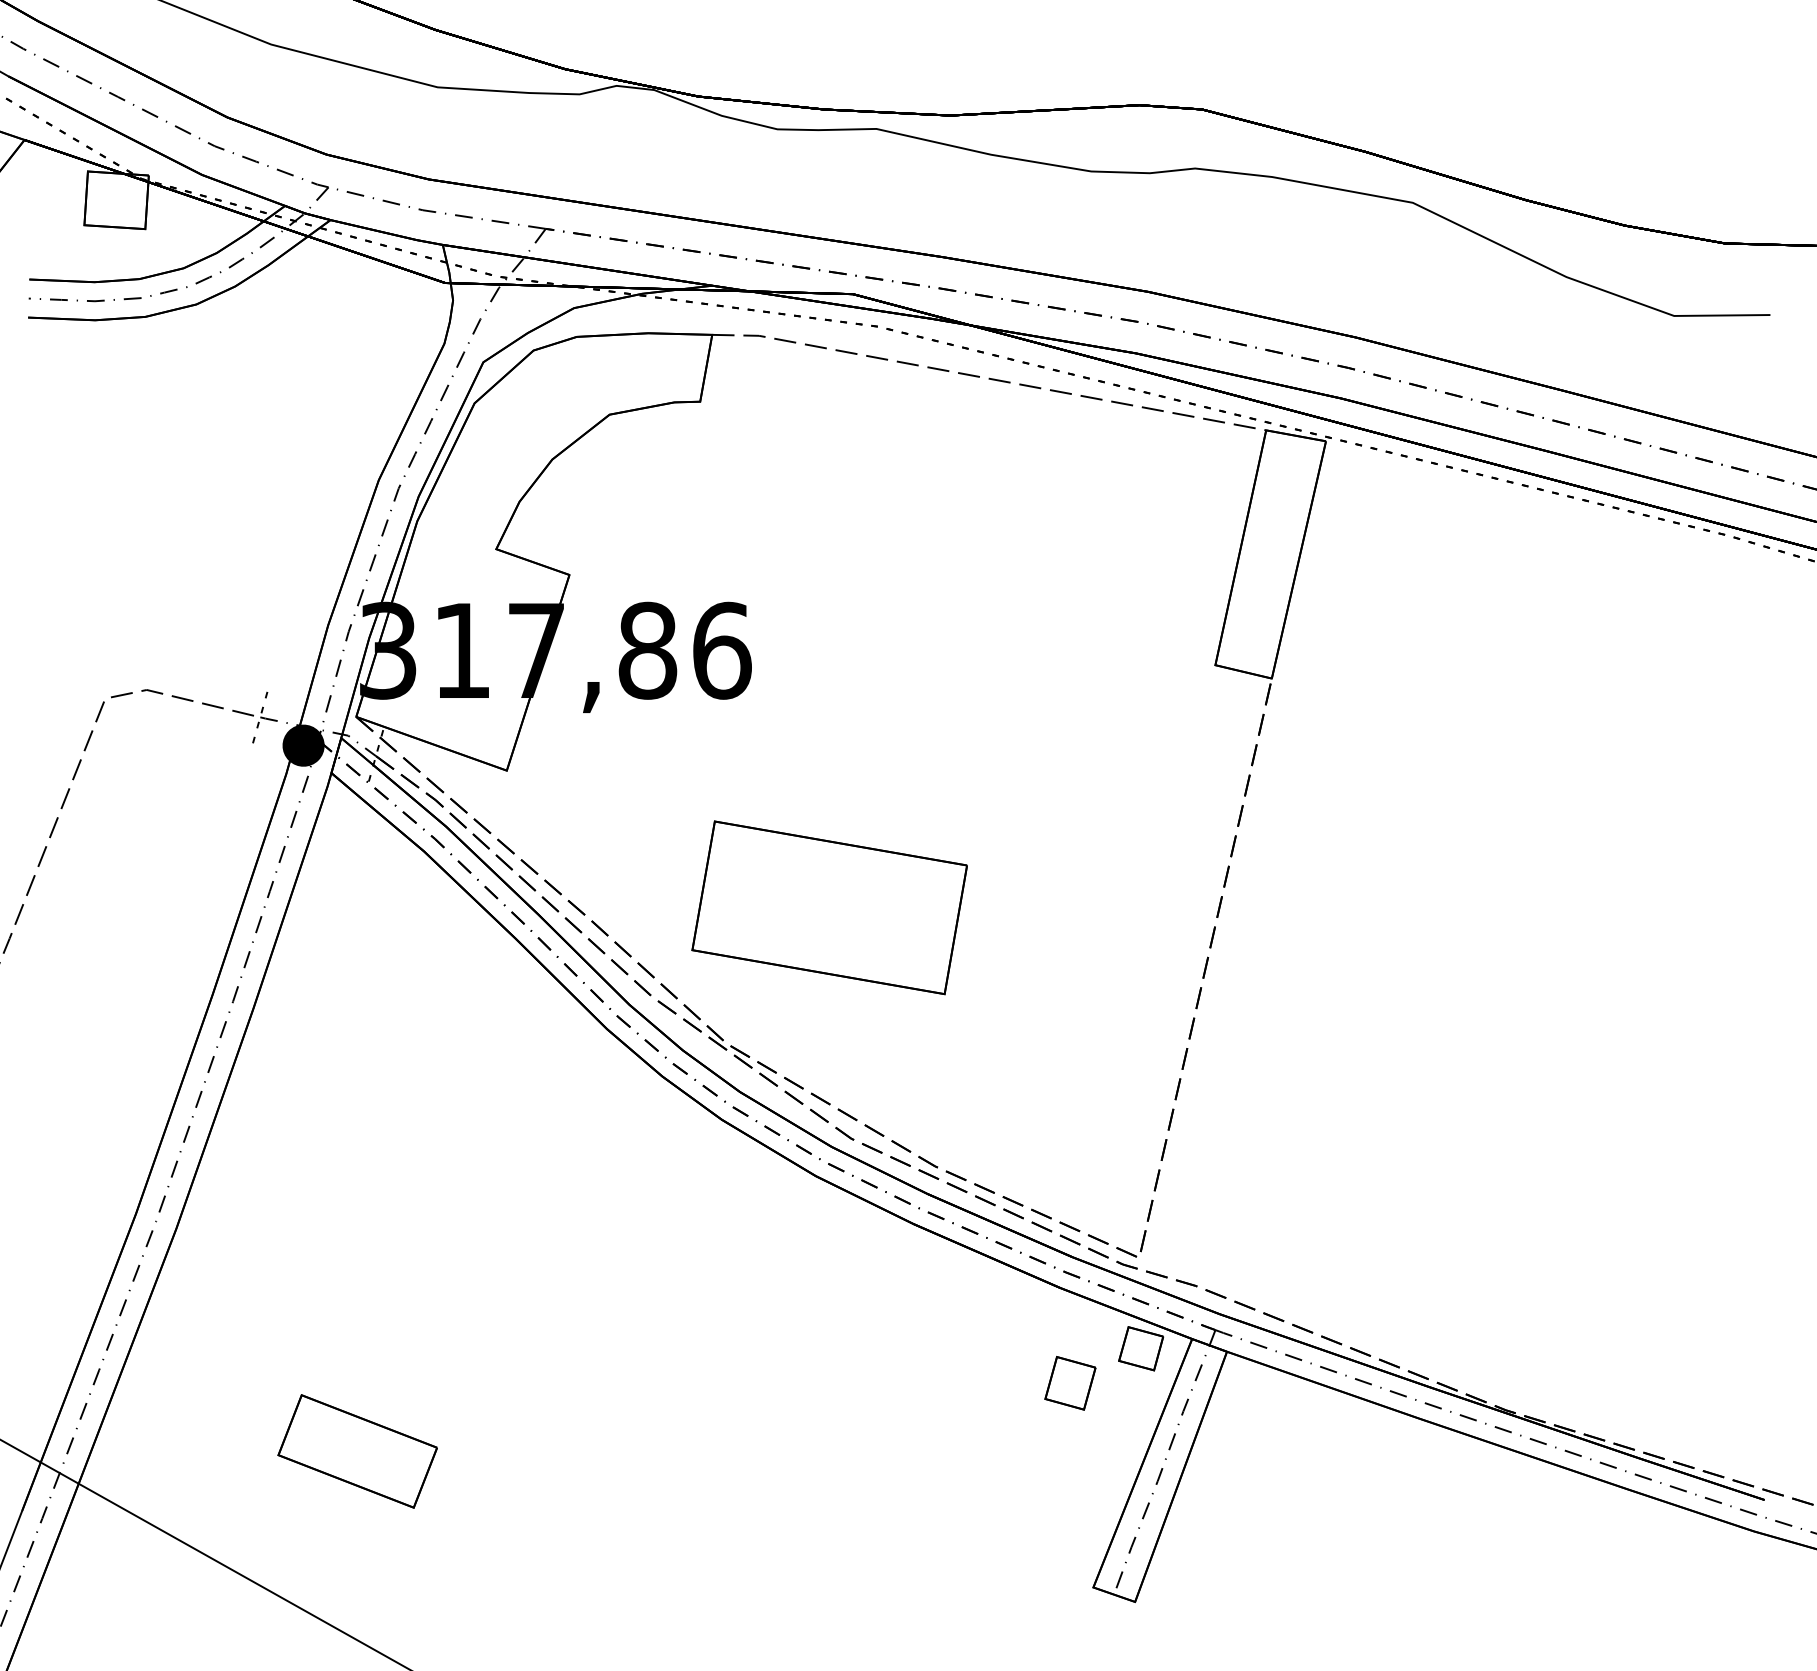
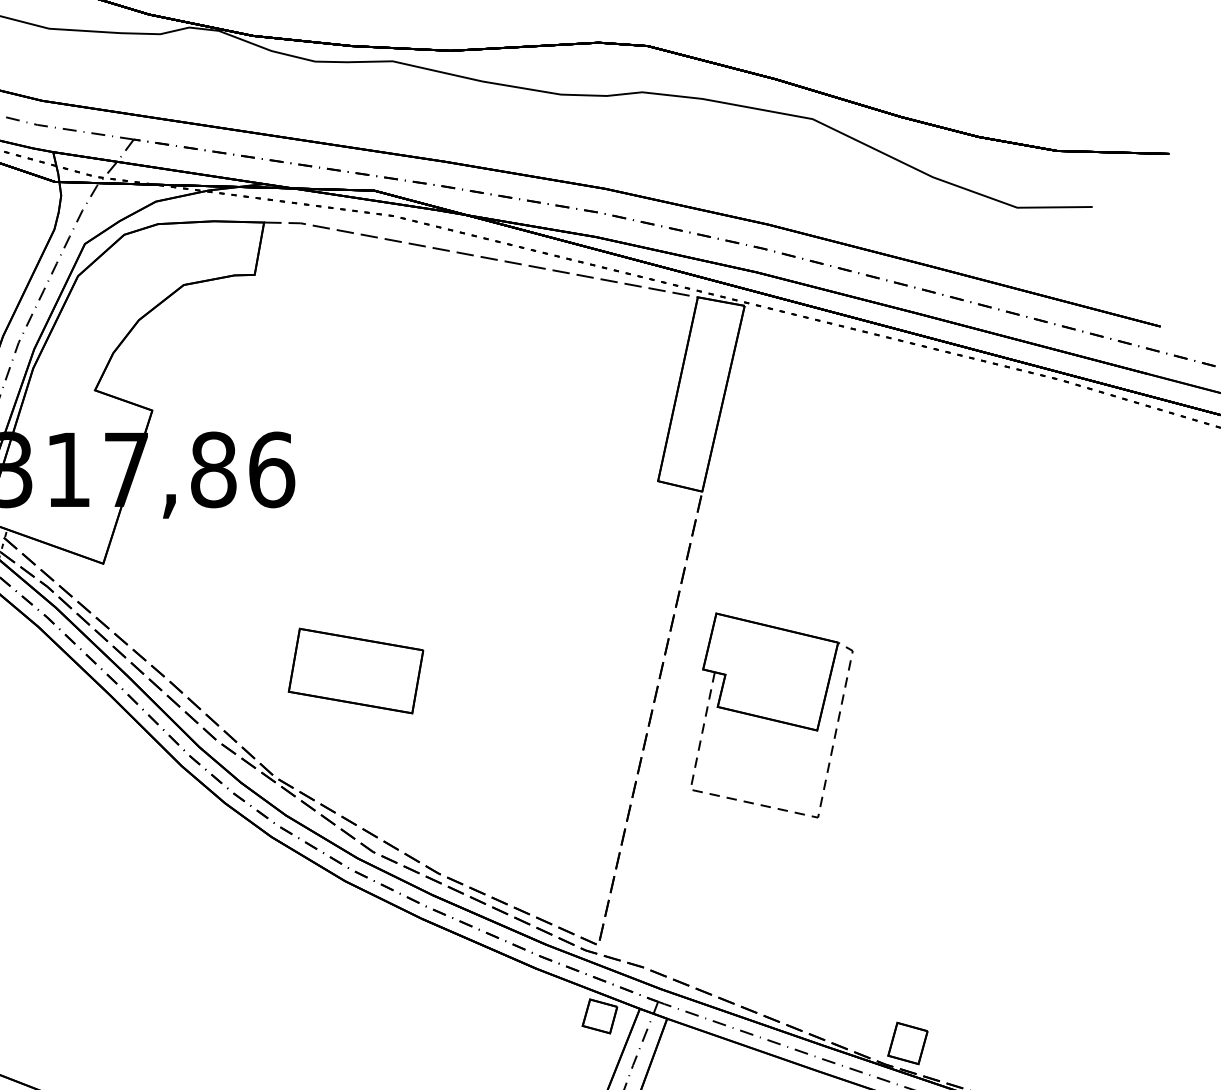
part: (829, 907) -> (355, 670), size x0.62
part: (1360, 964) -> (771, 715), added
part: (1070, 1383) -> (907, 1043), moved

